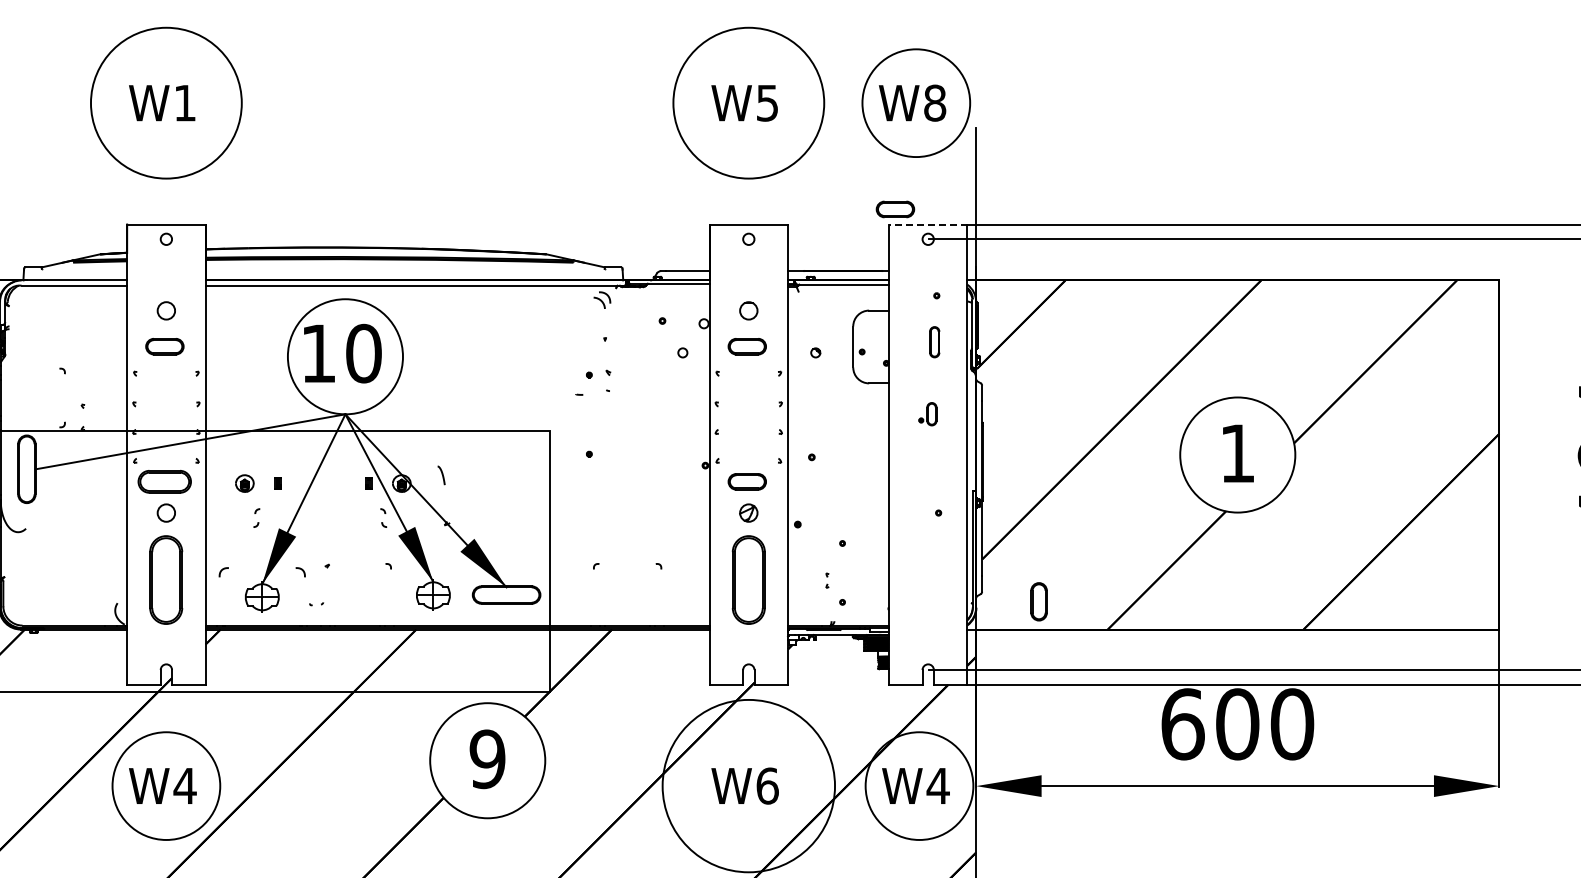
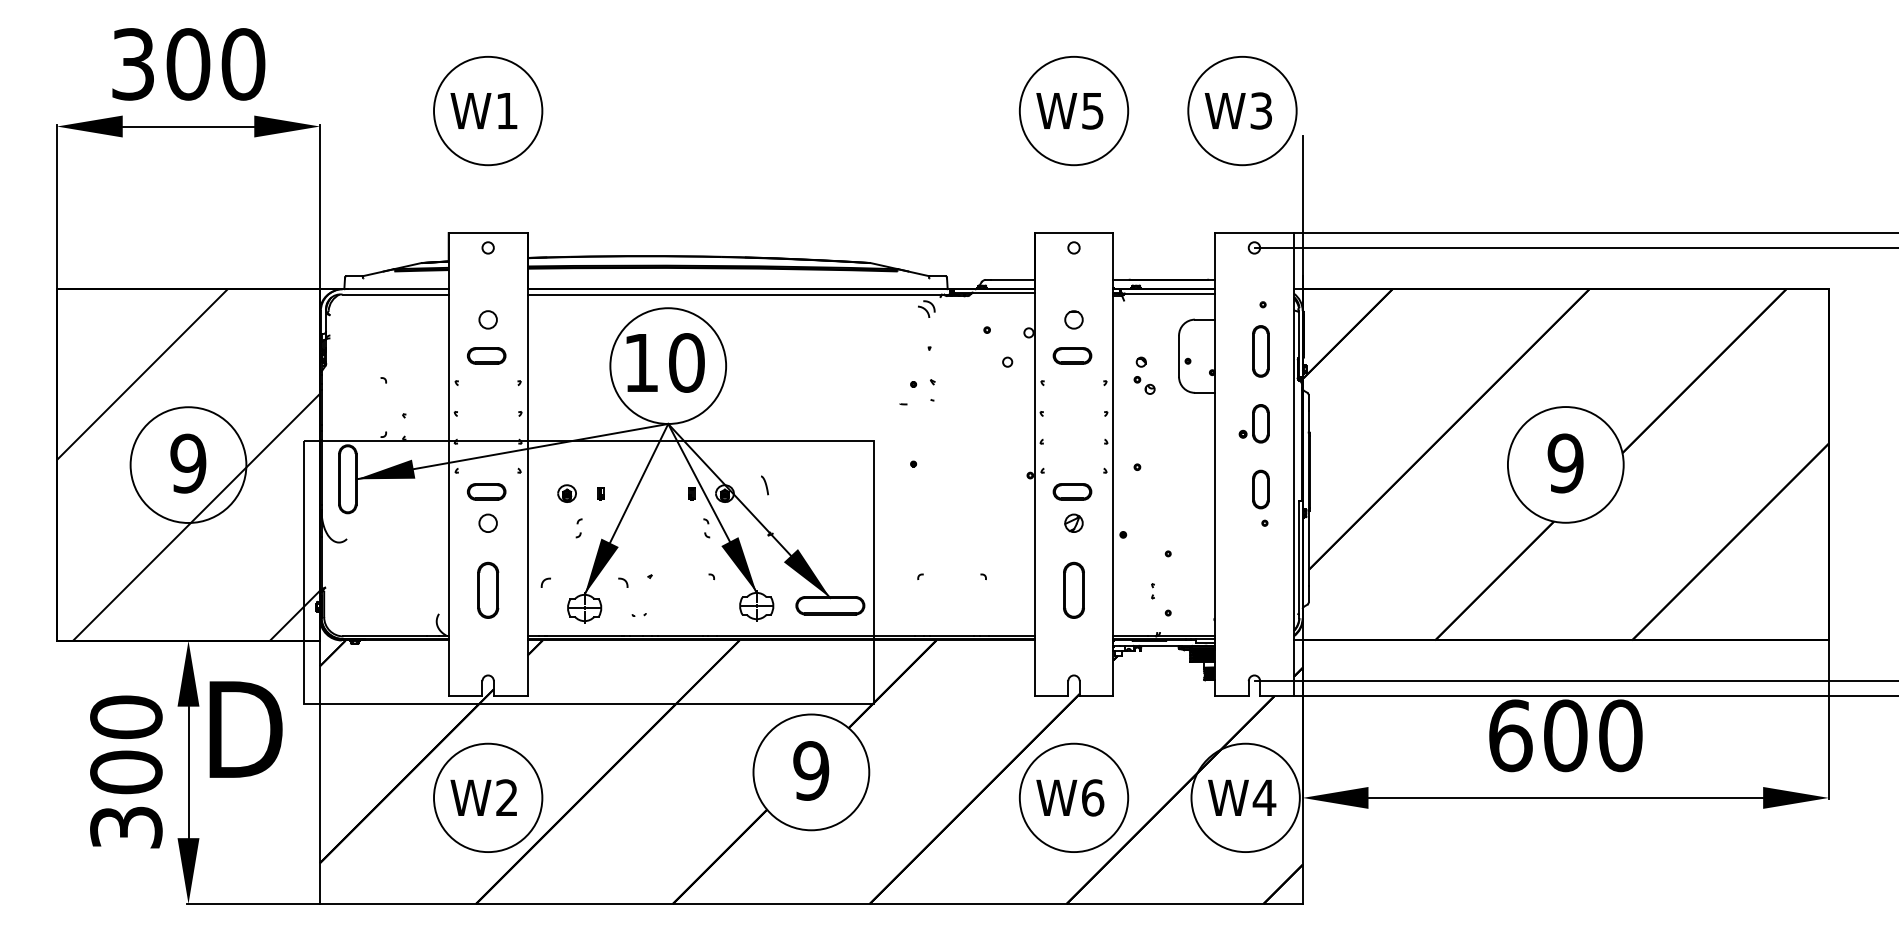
circle: (166, 102) -> (488, 110), size x0.71
circle: (748, 102) -> (1073, 110), size x0.71
text: (935, 102) -> (1261, 110), W8 -> W3
part: (895, 209) -> (1221, 217), removed
line: (927, 224) -> (1253, 233), dashed -> solid
part: (934, 342) -> (1260, 351), size x1.67
part: (818, 376) -> (1144, 385), added
part: (927, 413) -> (1253, 423), size x1.67
text: (1237, 453) -> (1565, 463), 1 -> 9
fill: (64, 459) -> (385, 469), added
part: (164, 481) -> (486, 491), size x0.71
part: (166, 578) -> (488, 589), size x0.62
part: (748, 578) -> (1073, 589), size x0.62
part: (1038, 601) -> (1260, 489), moved
text: (184, 785) -> (506, 797), W4 -> W2
circle: (748, 785) -> (1073, 797), size x0.62

